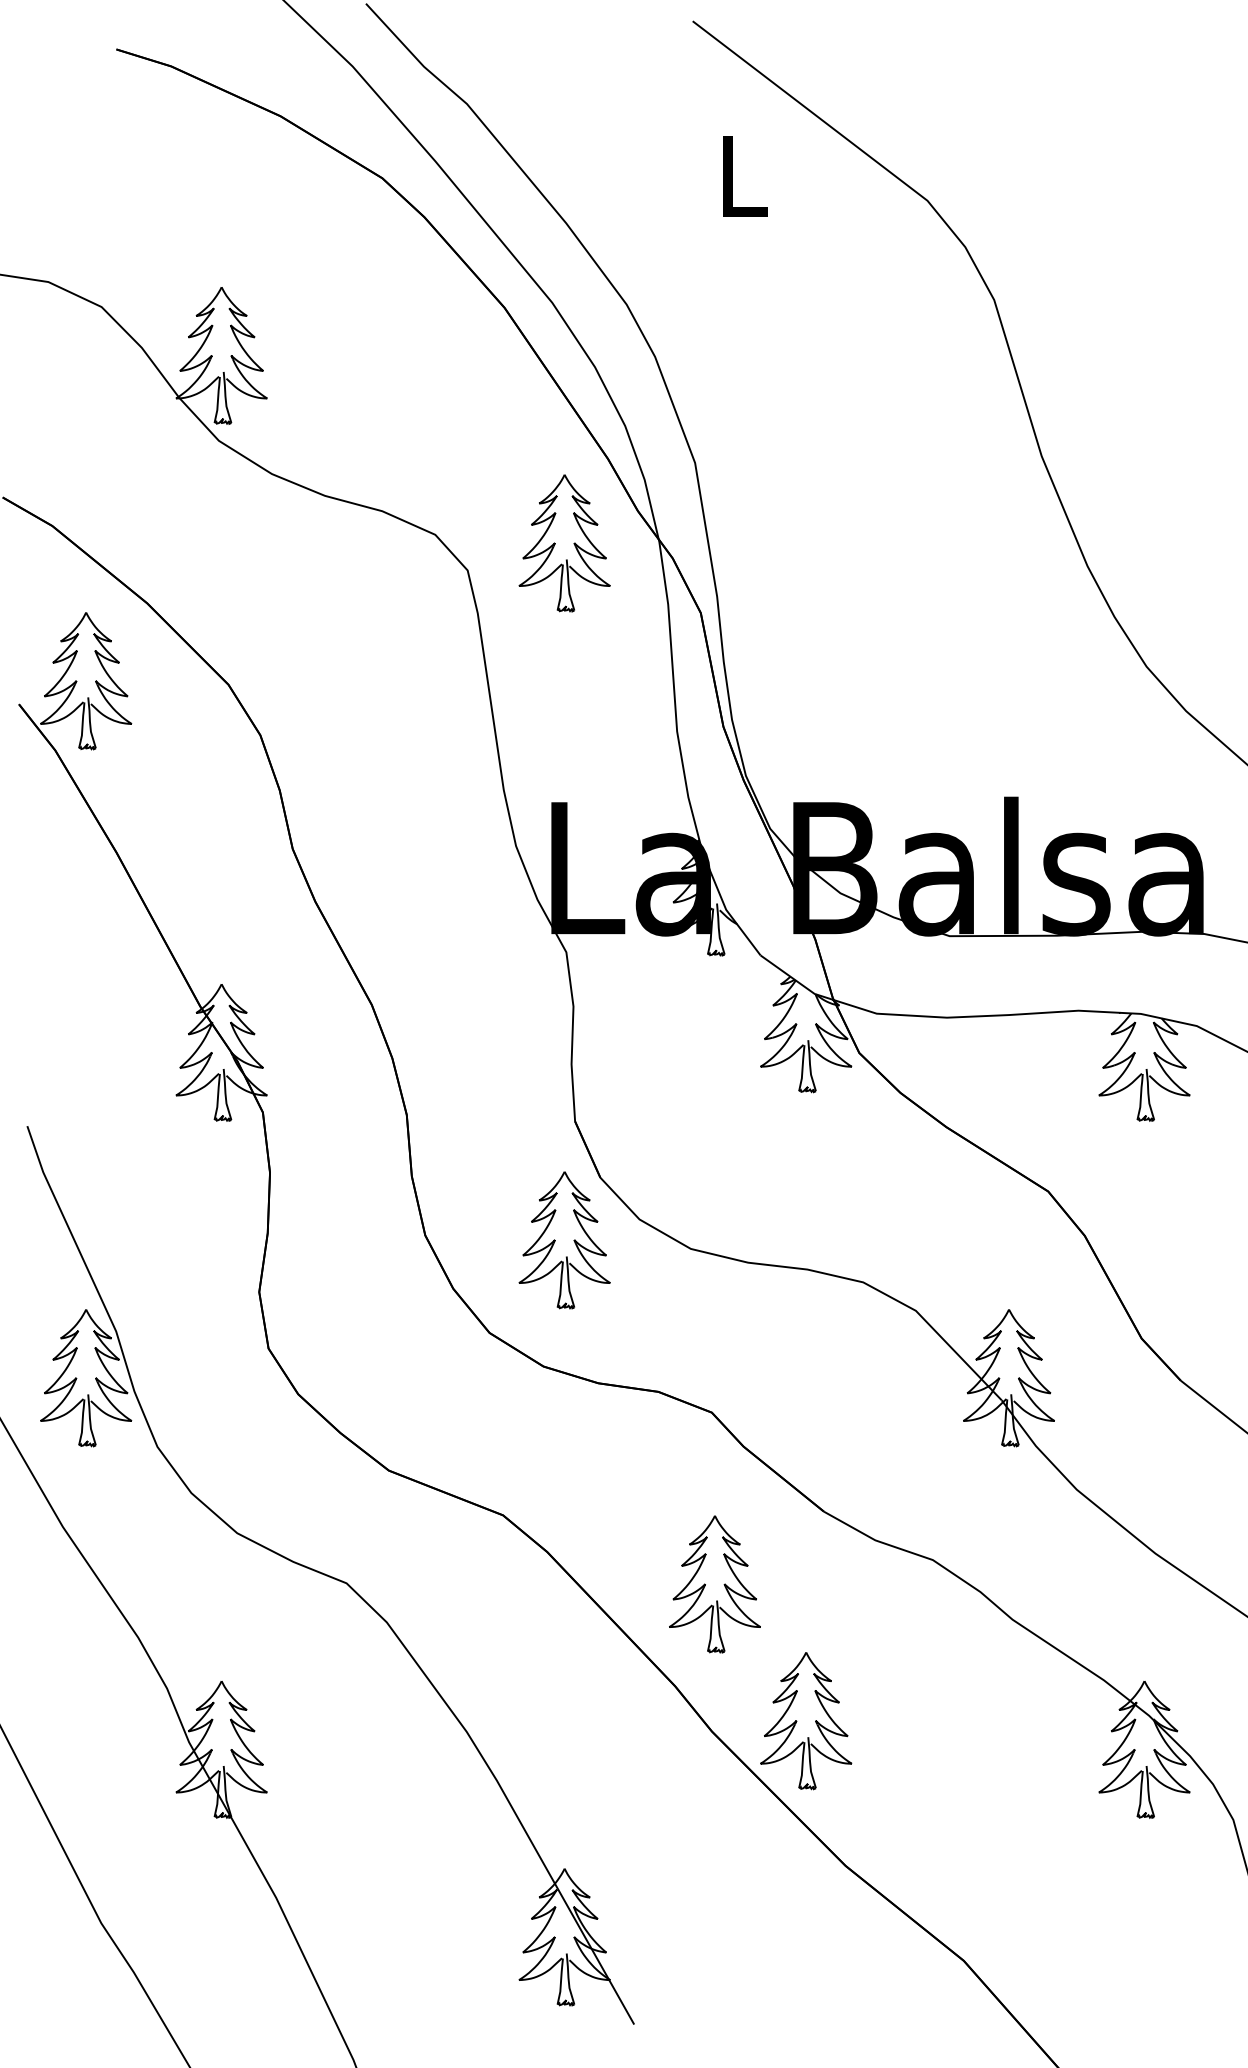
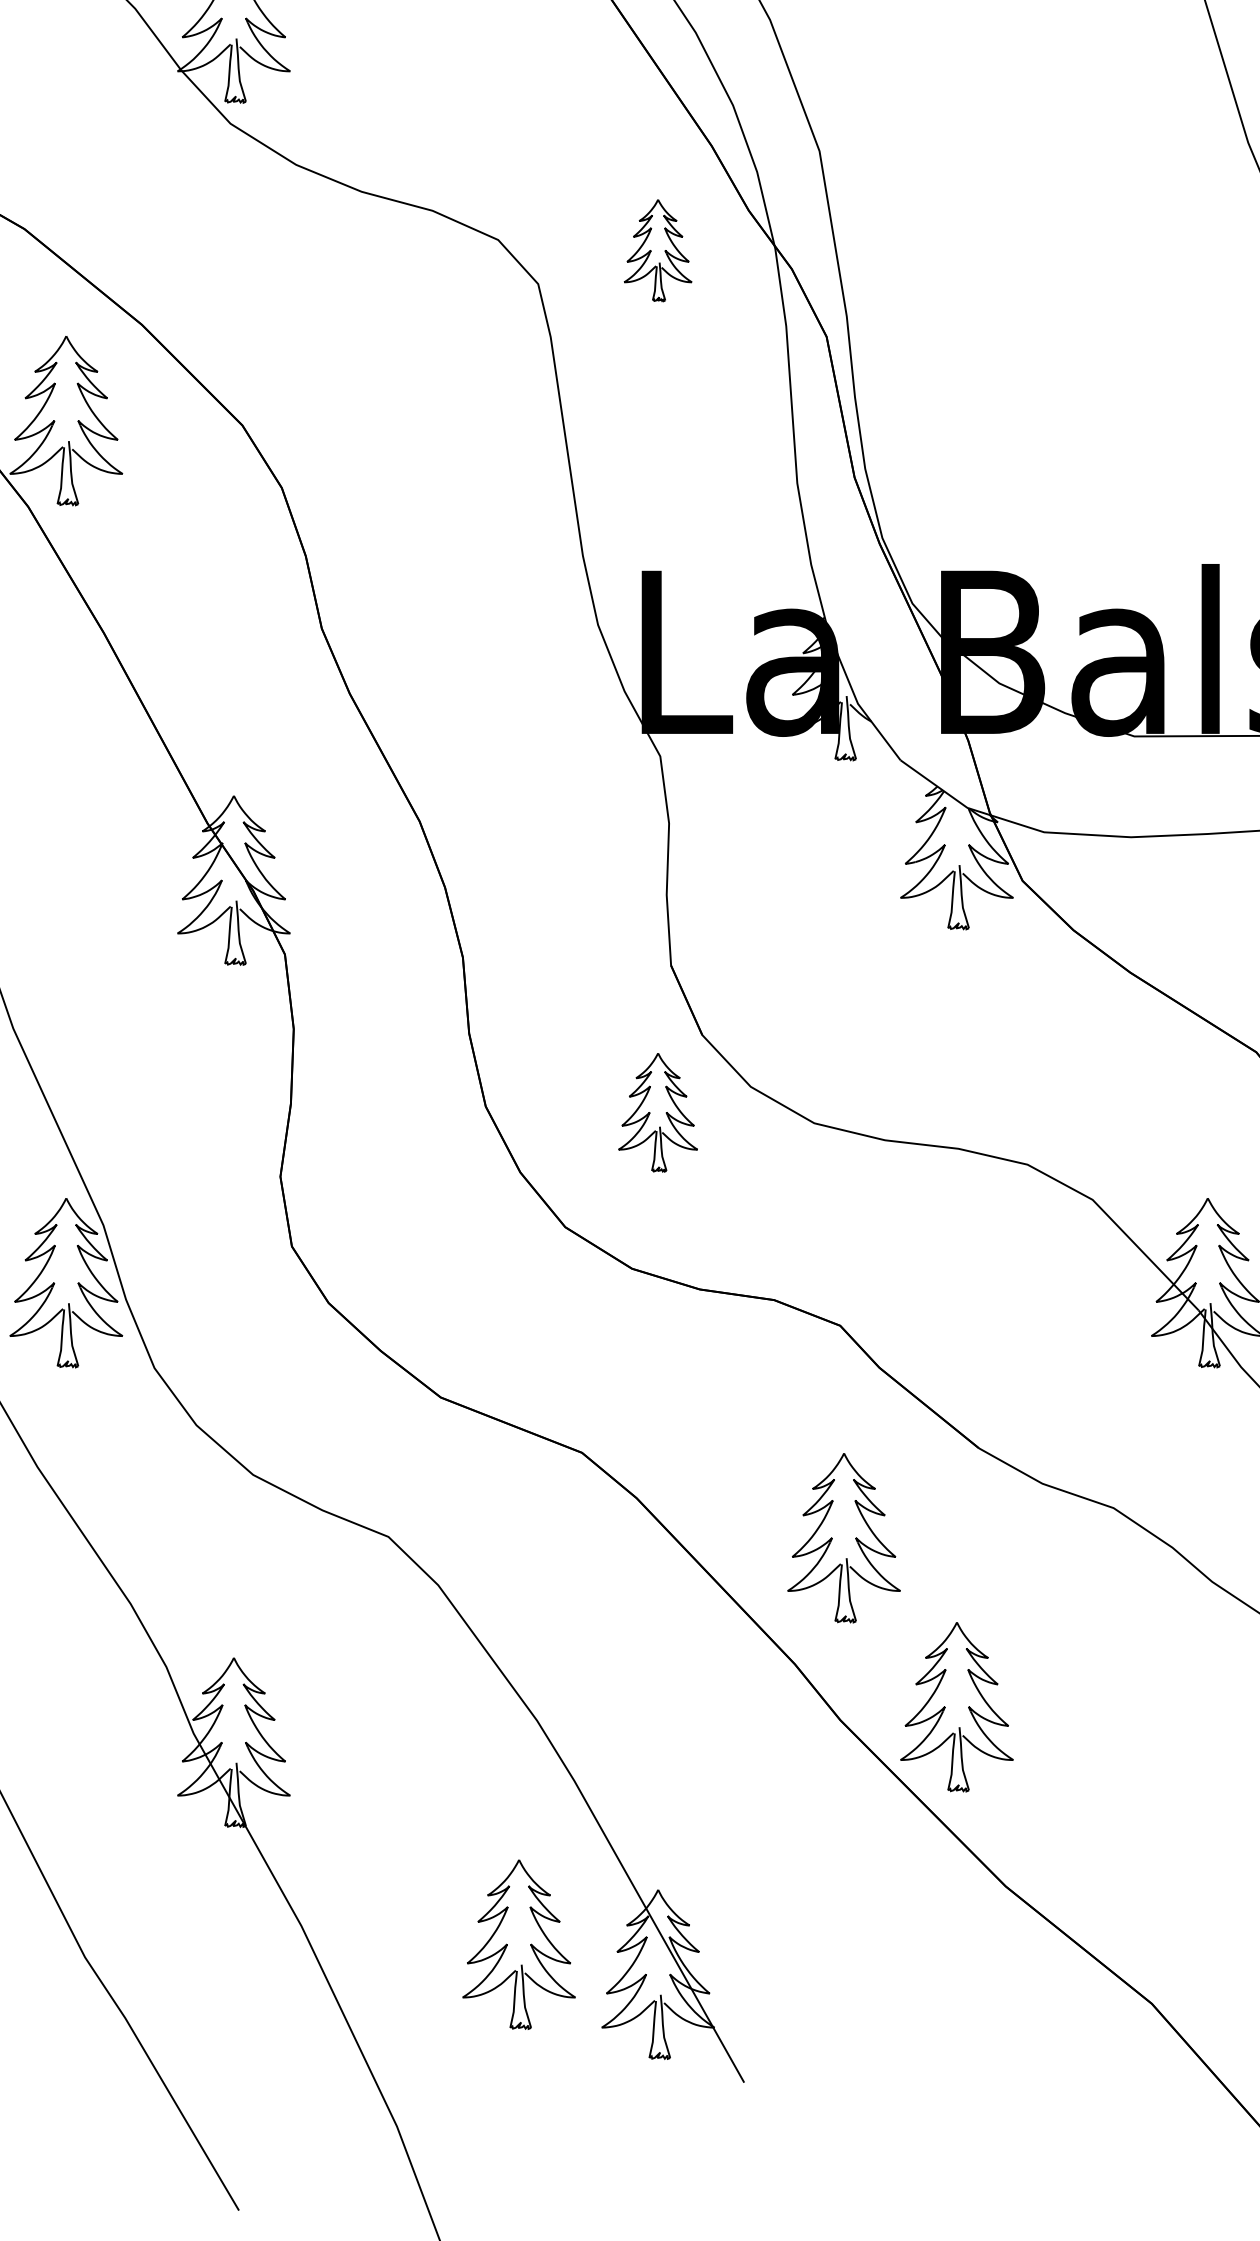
part: (564, 543) -> (657, 250), size x0.6
part: (564, 1240) -> (657, 1112), size x0.7
part: (452, 1913) -> (519, 1945), added

